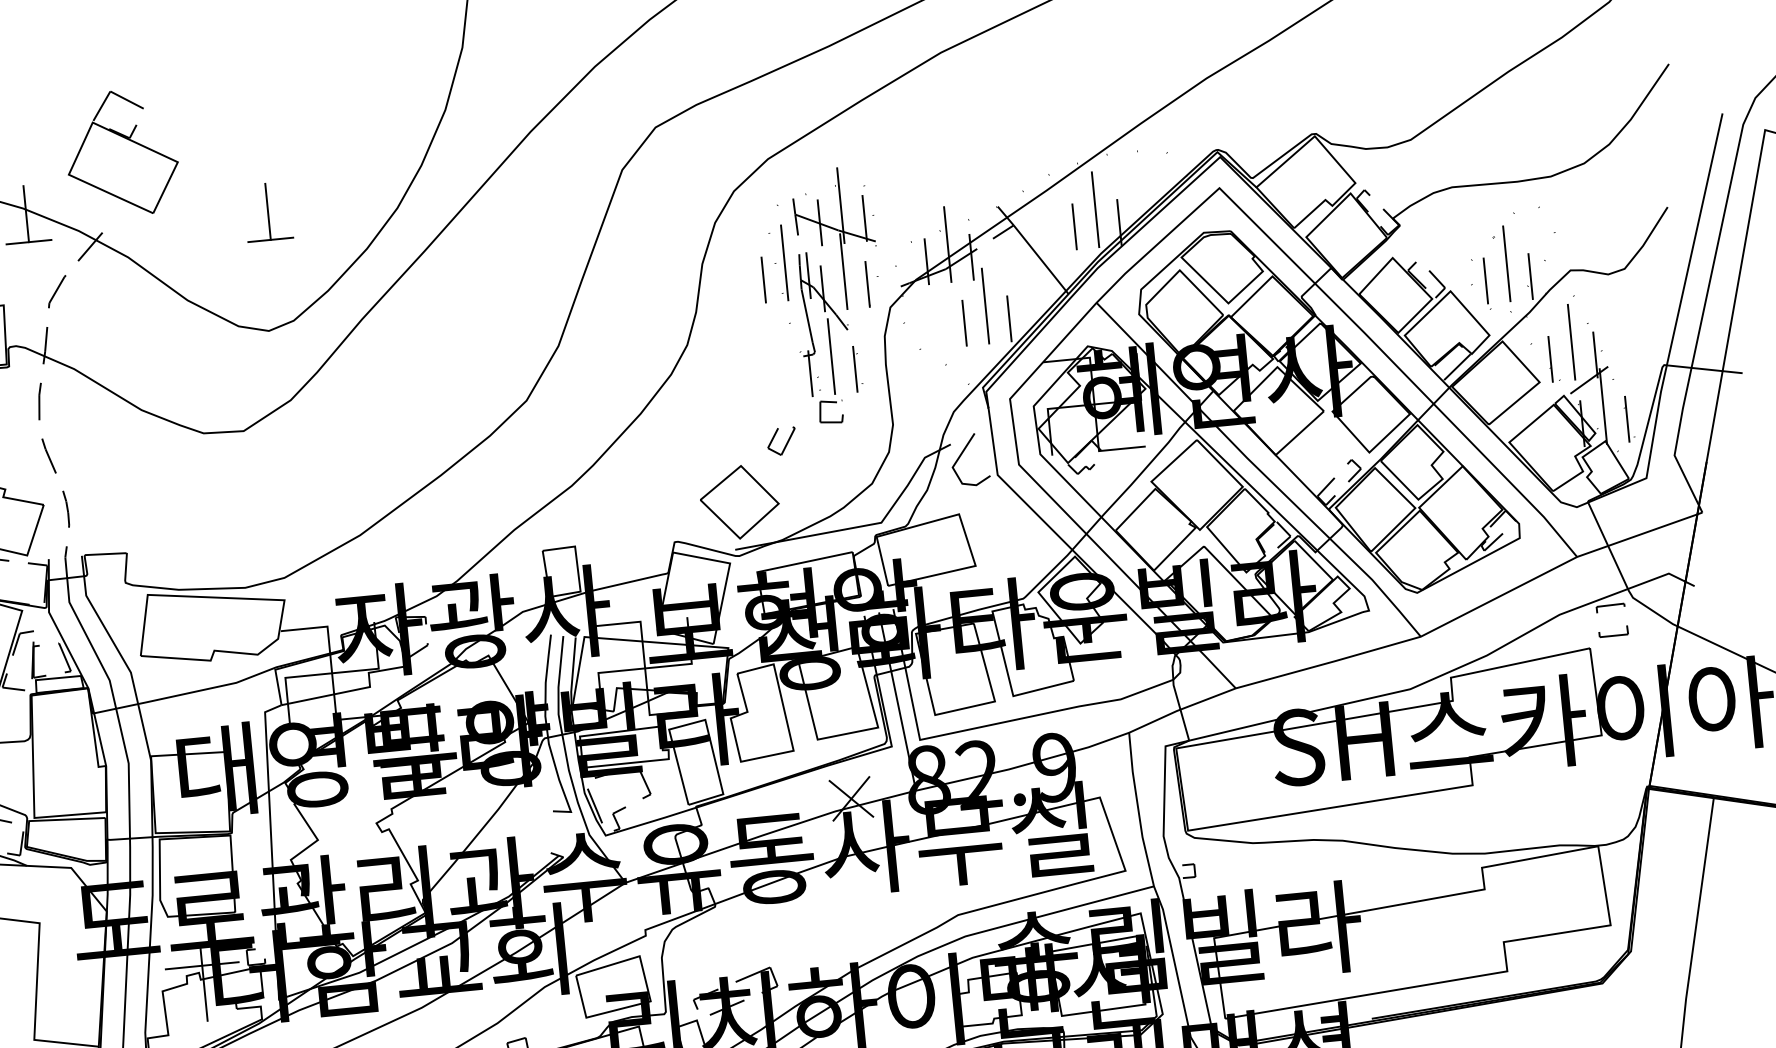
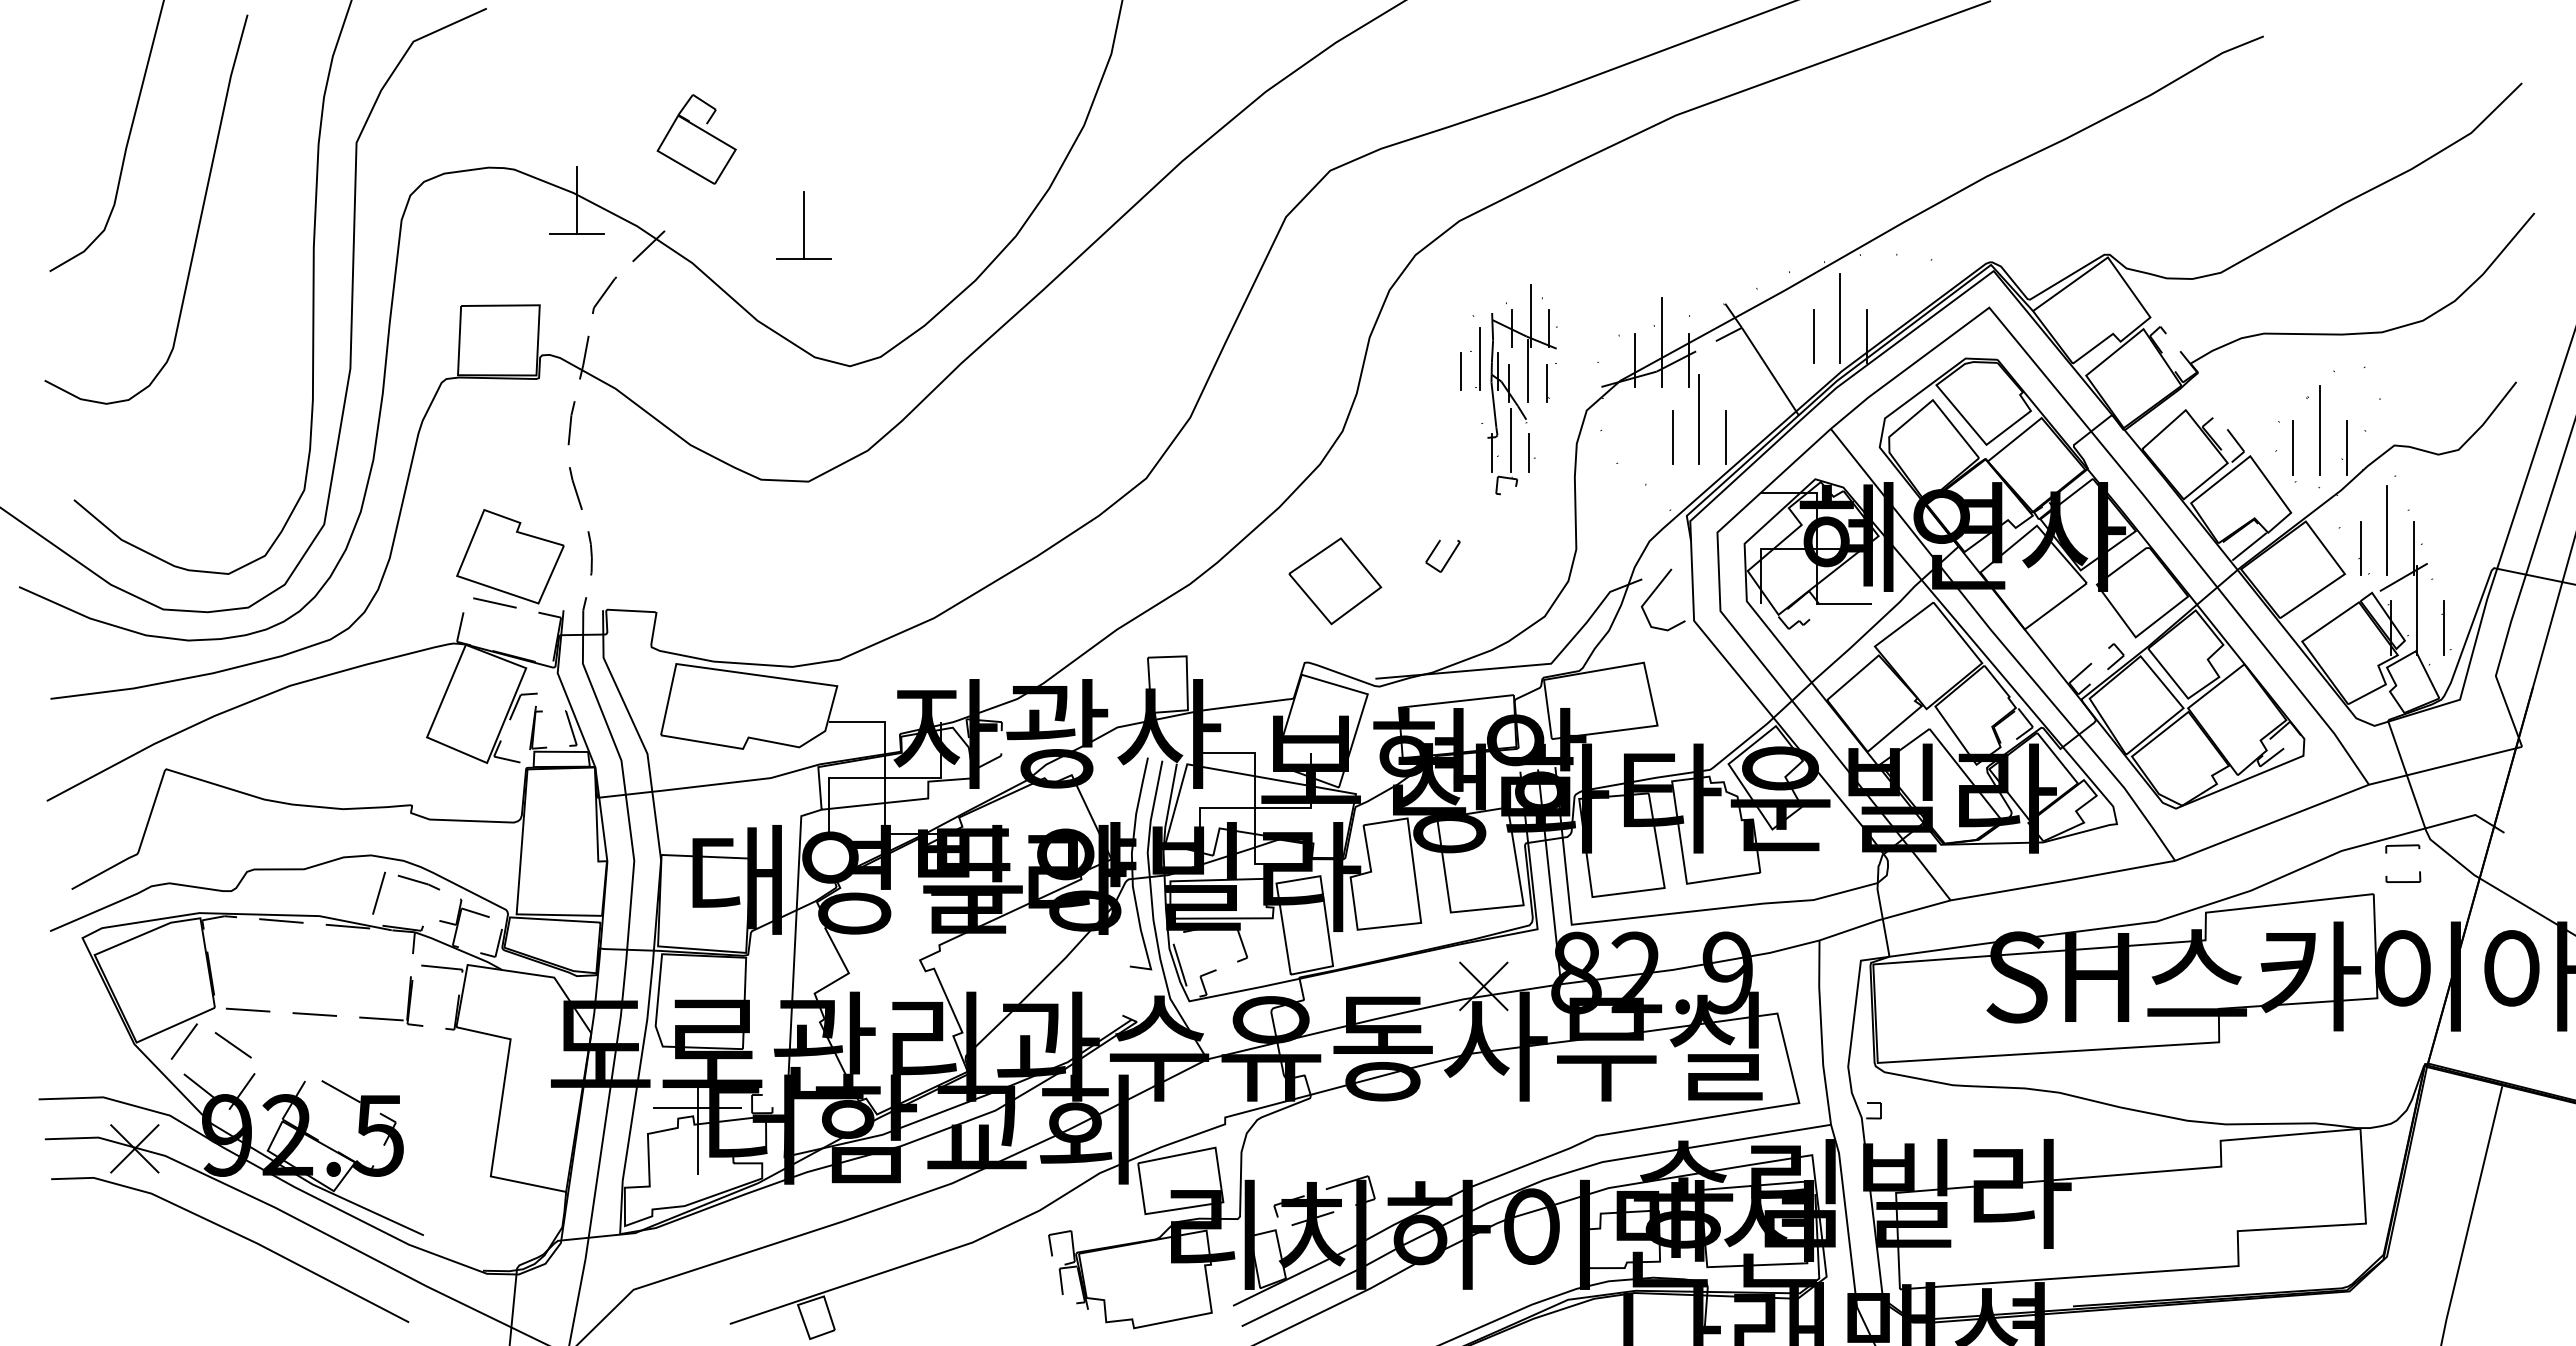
part: (121, 153) -> (696, 139), size x0.6
part: (267, 211) -> (803, 225), moved
part: (823, 297) -> (1508, 390), size x0.7
part: (739, 502) -> (1335, 581), moved

